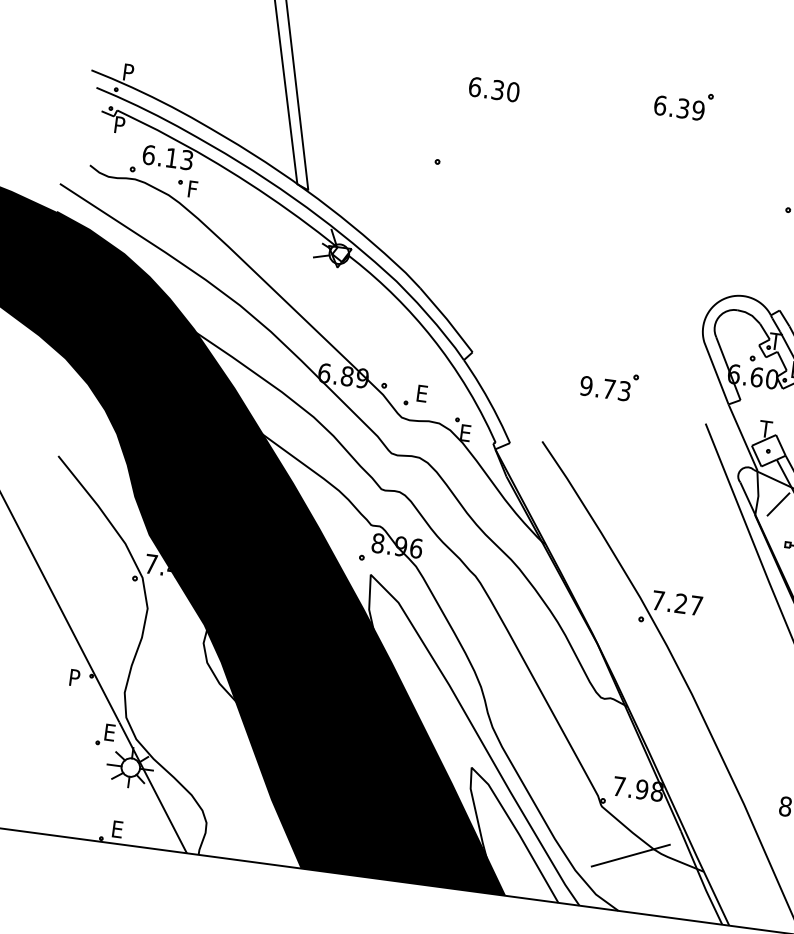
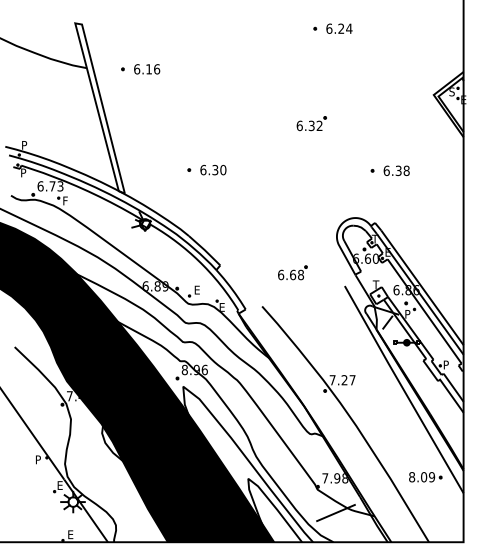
text: (494, 90) -> (213, 170), moved
text: (698, 109) -> (319, 125), 6.39 -> 6.32
text: (171, 158) -> (52, 186), 6.13 -> 6.73
text: (606, 387) -> (291, 274), 9.73 -> 6.68

